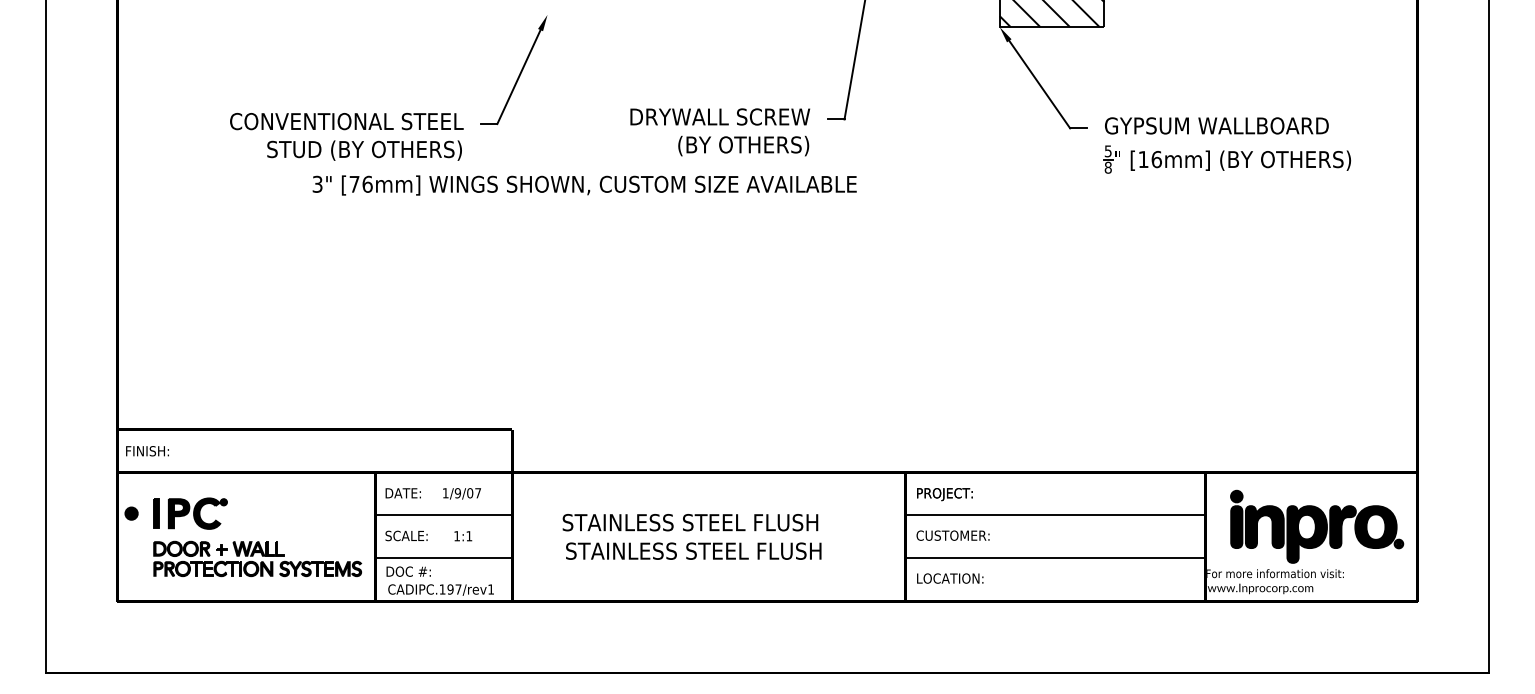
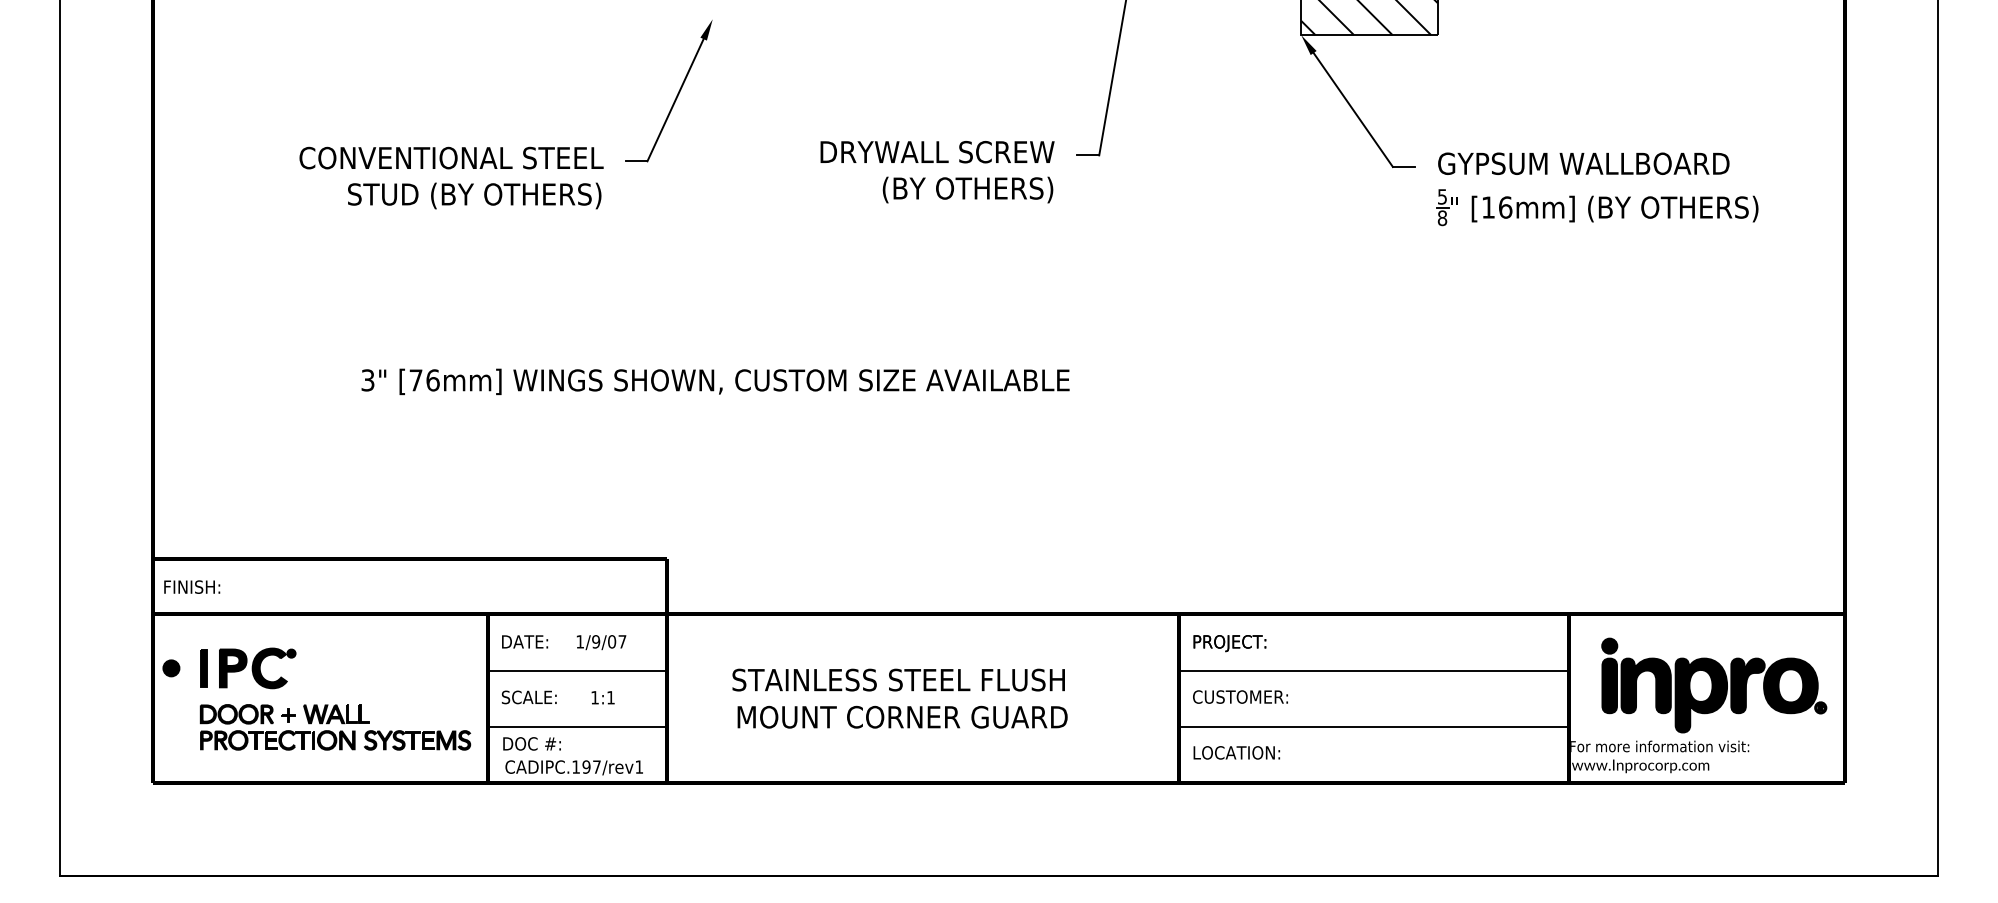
text: (584, 185) -> (715, 381), moved
text: (693, 550) -> (902, 716), STAINLESS STEEL FLUSH -> MOUNT CORNER GUARD

